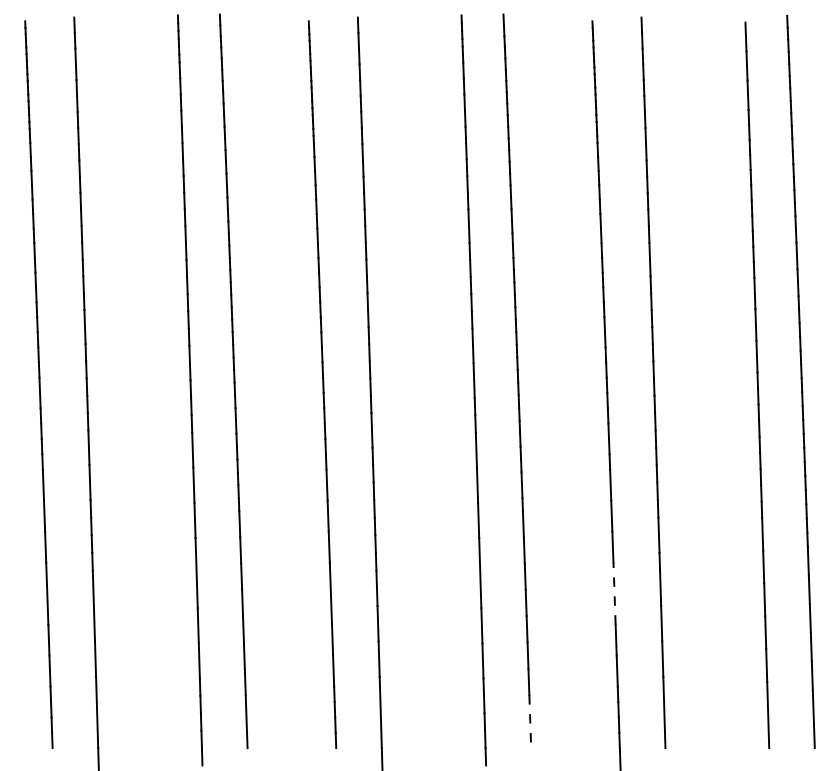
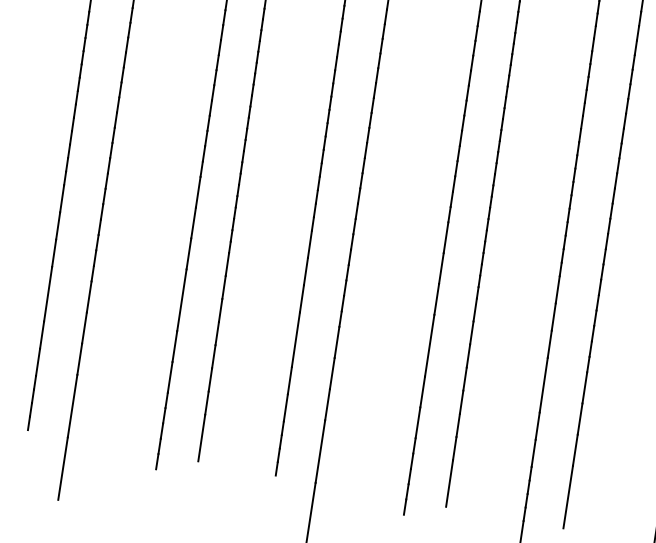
line: (614, 593) -> (543, 385), dashed -> solid
line: (530, 722) -> (449, 484), dashed -> solid

